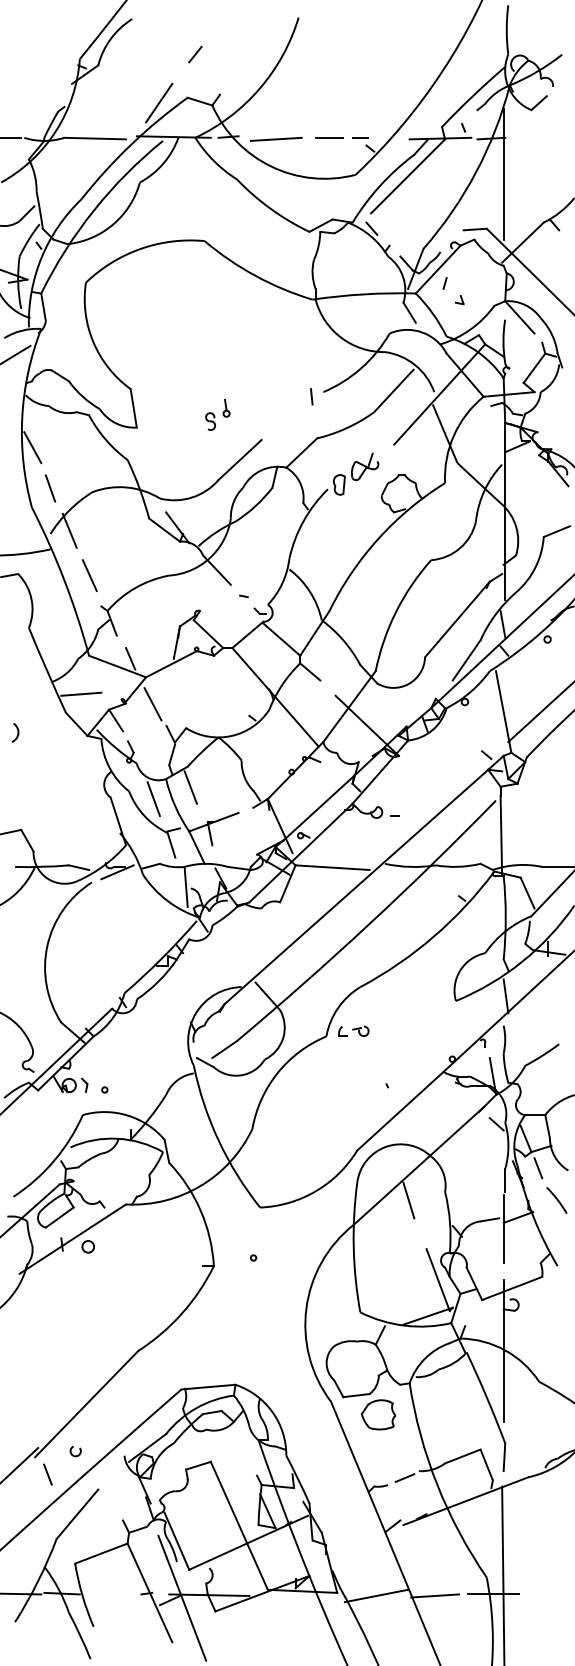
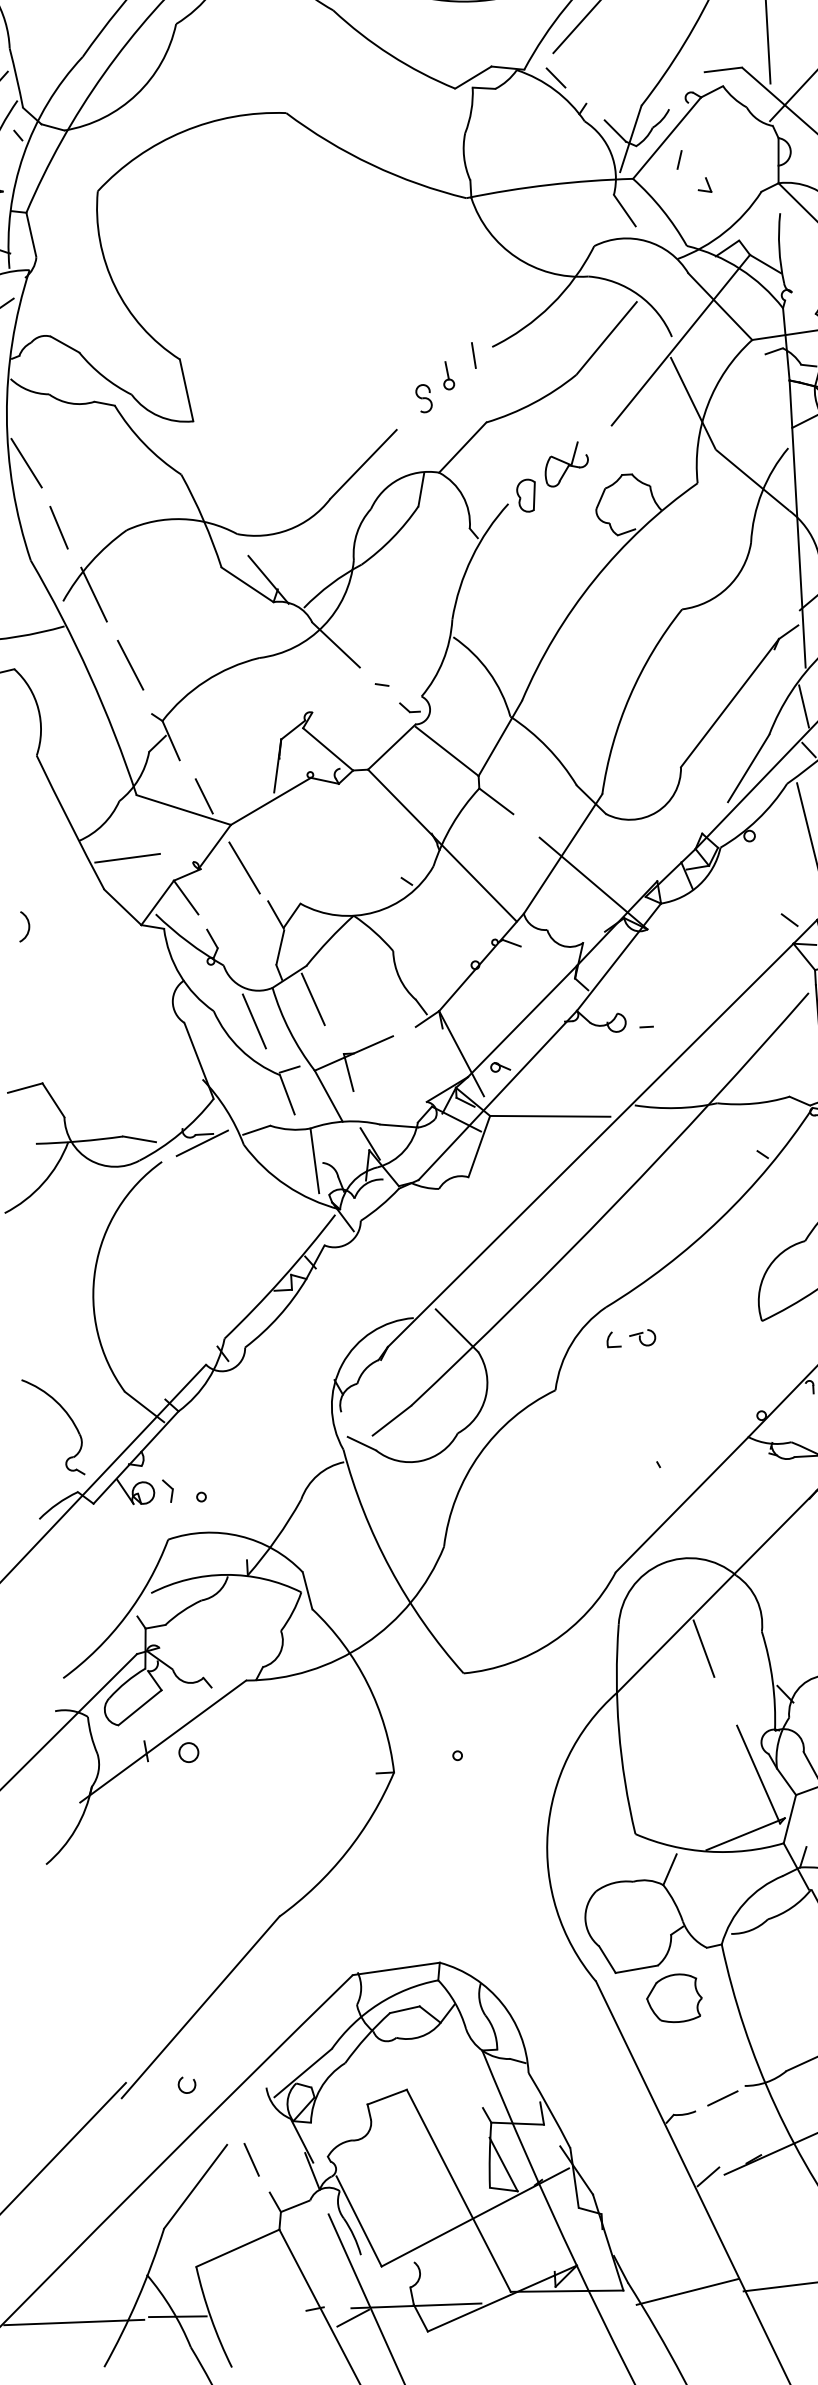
part: (217, 414) -> (434, 386), moved
part: (353, 1030) -> (630, 1337), moved
line: (47, 1474) -> (250, 2159), moved

